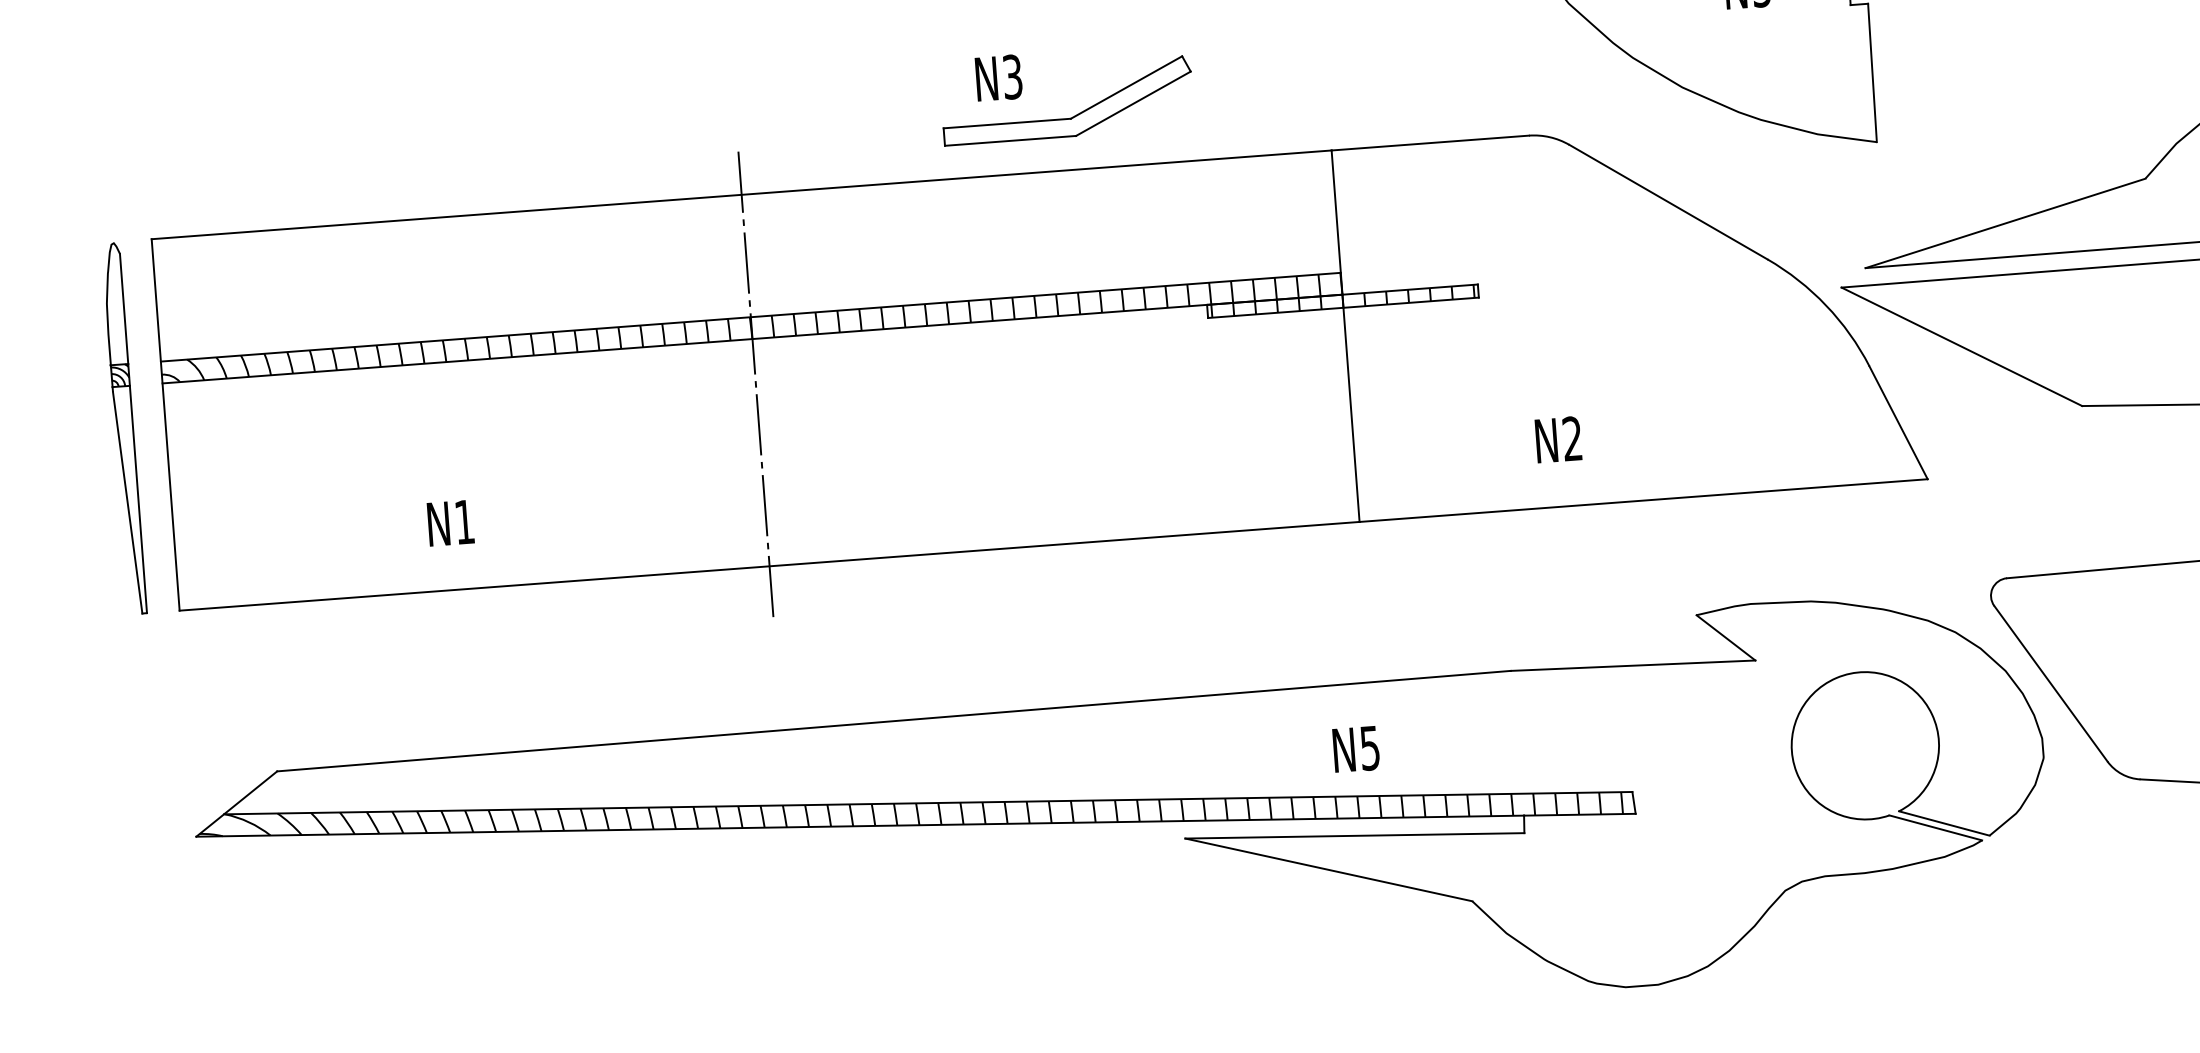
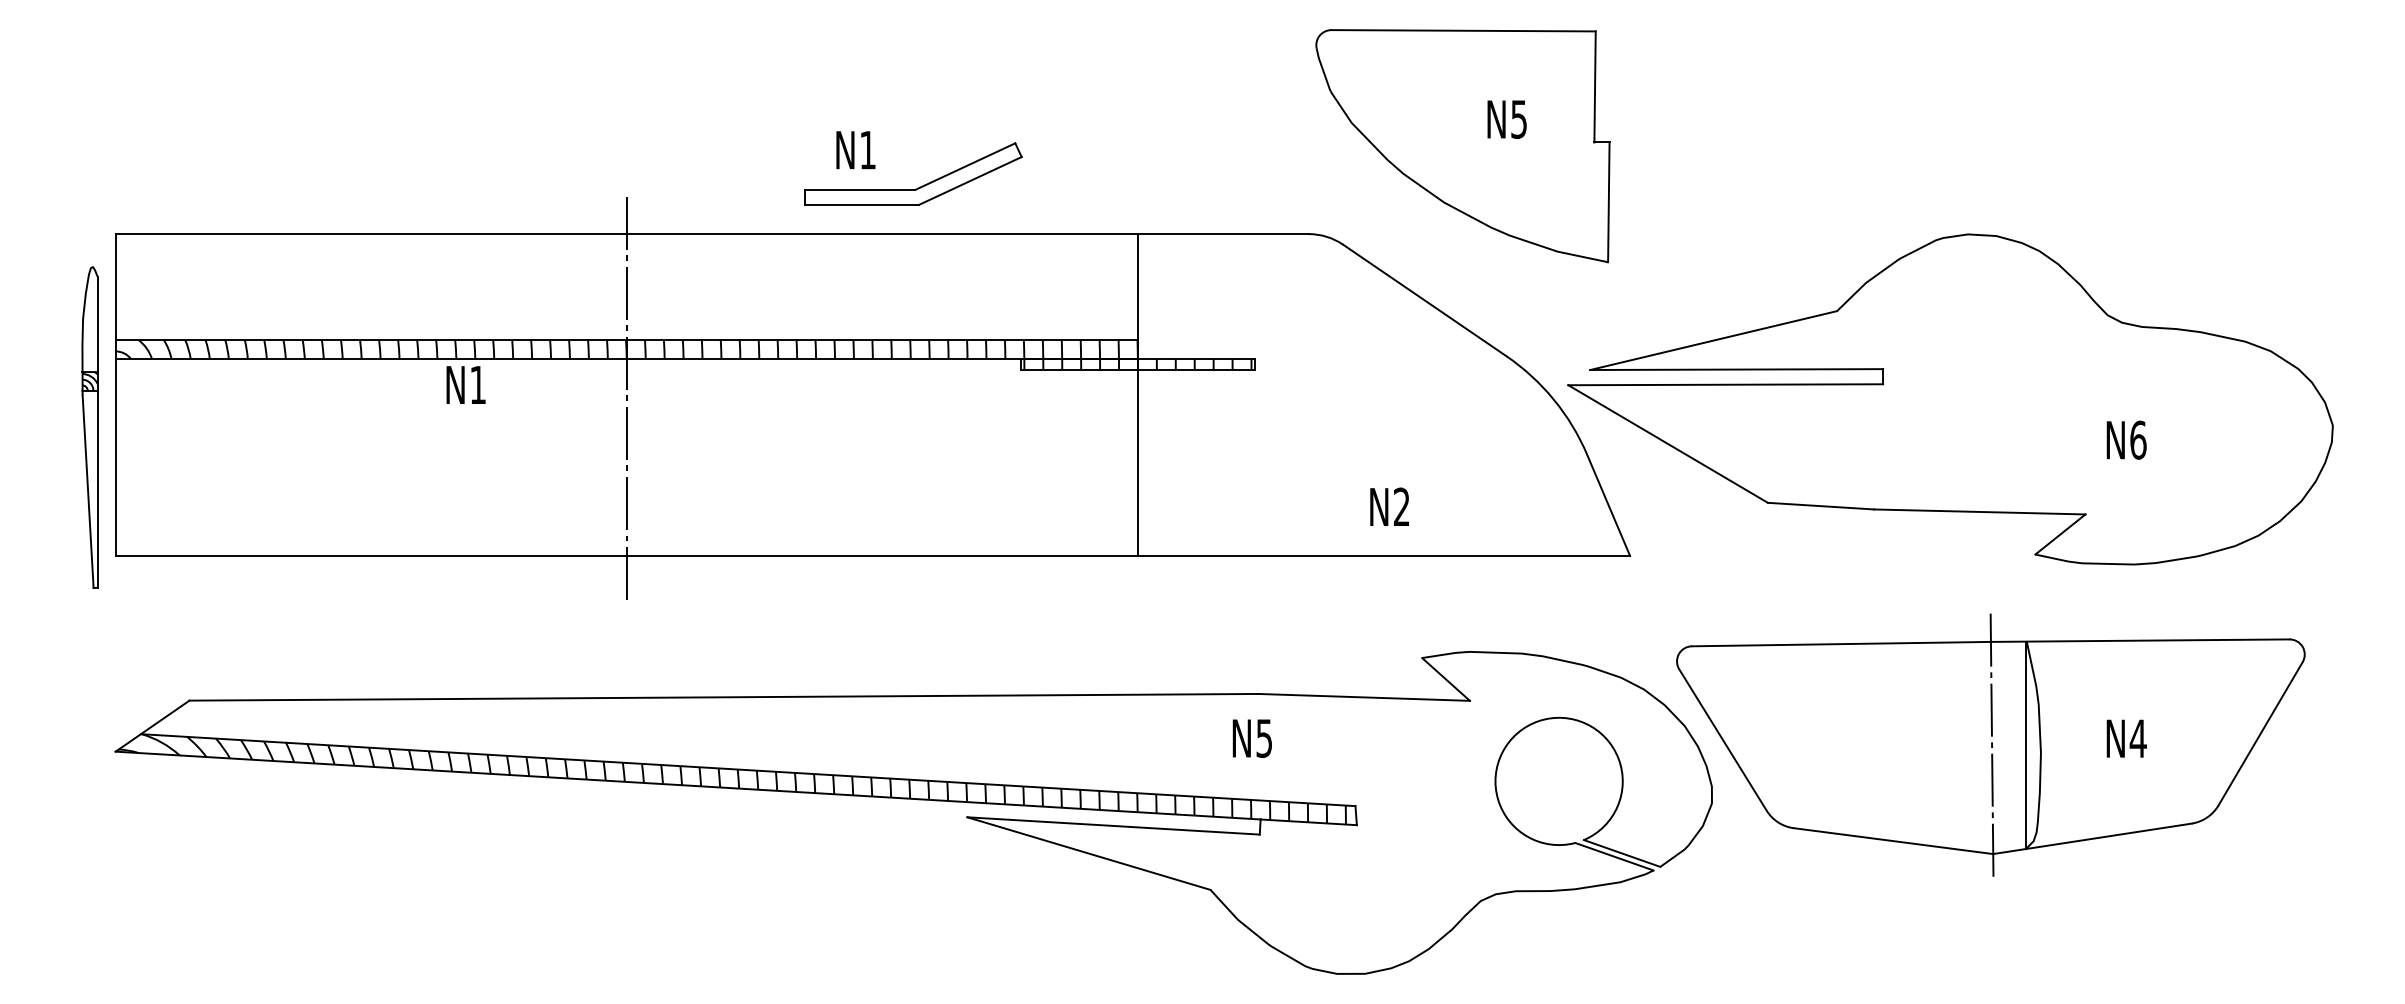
text: (1012, 76) -> (867, 149), N3 -> N1
part: (123, 428) -> (89, 427), moved
text: (1558, 439) -> (1389, 506), moved
text: (450, 522) -> (465, 384), moved
text: (1355, 749) -> (1251, 738), moved

